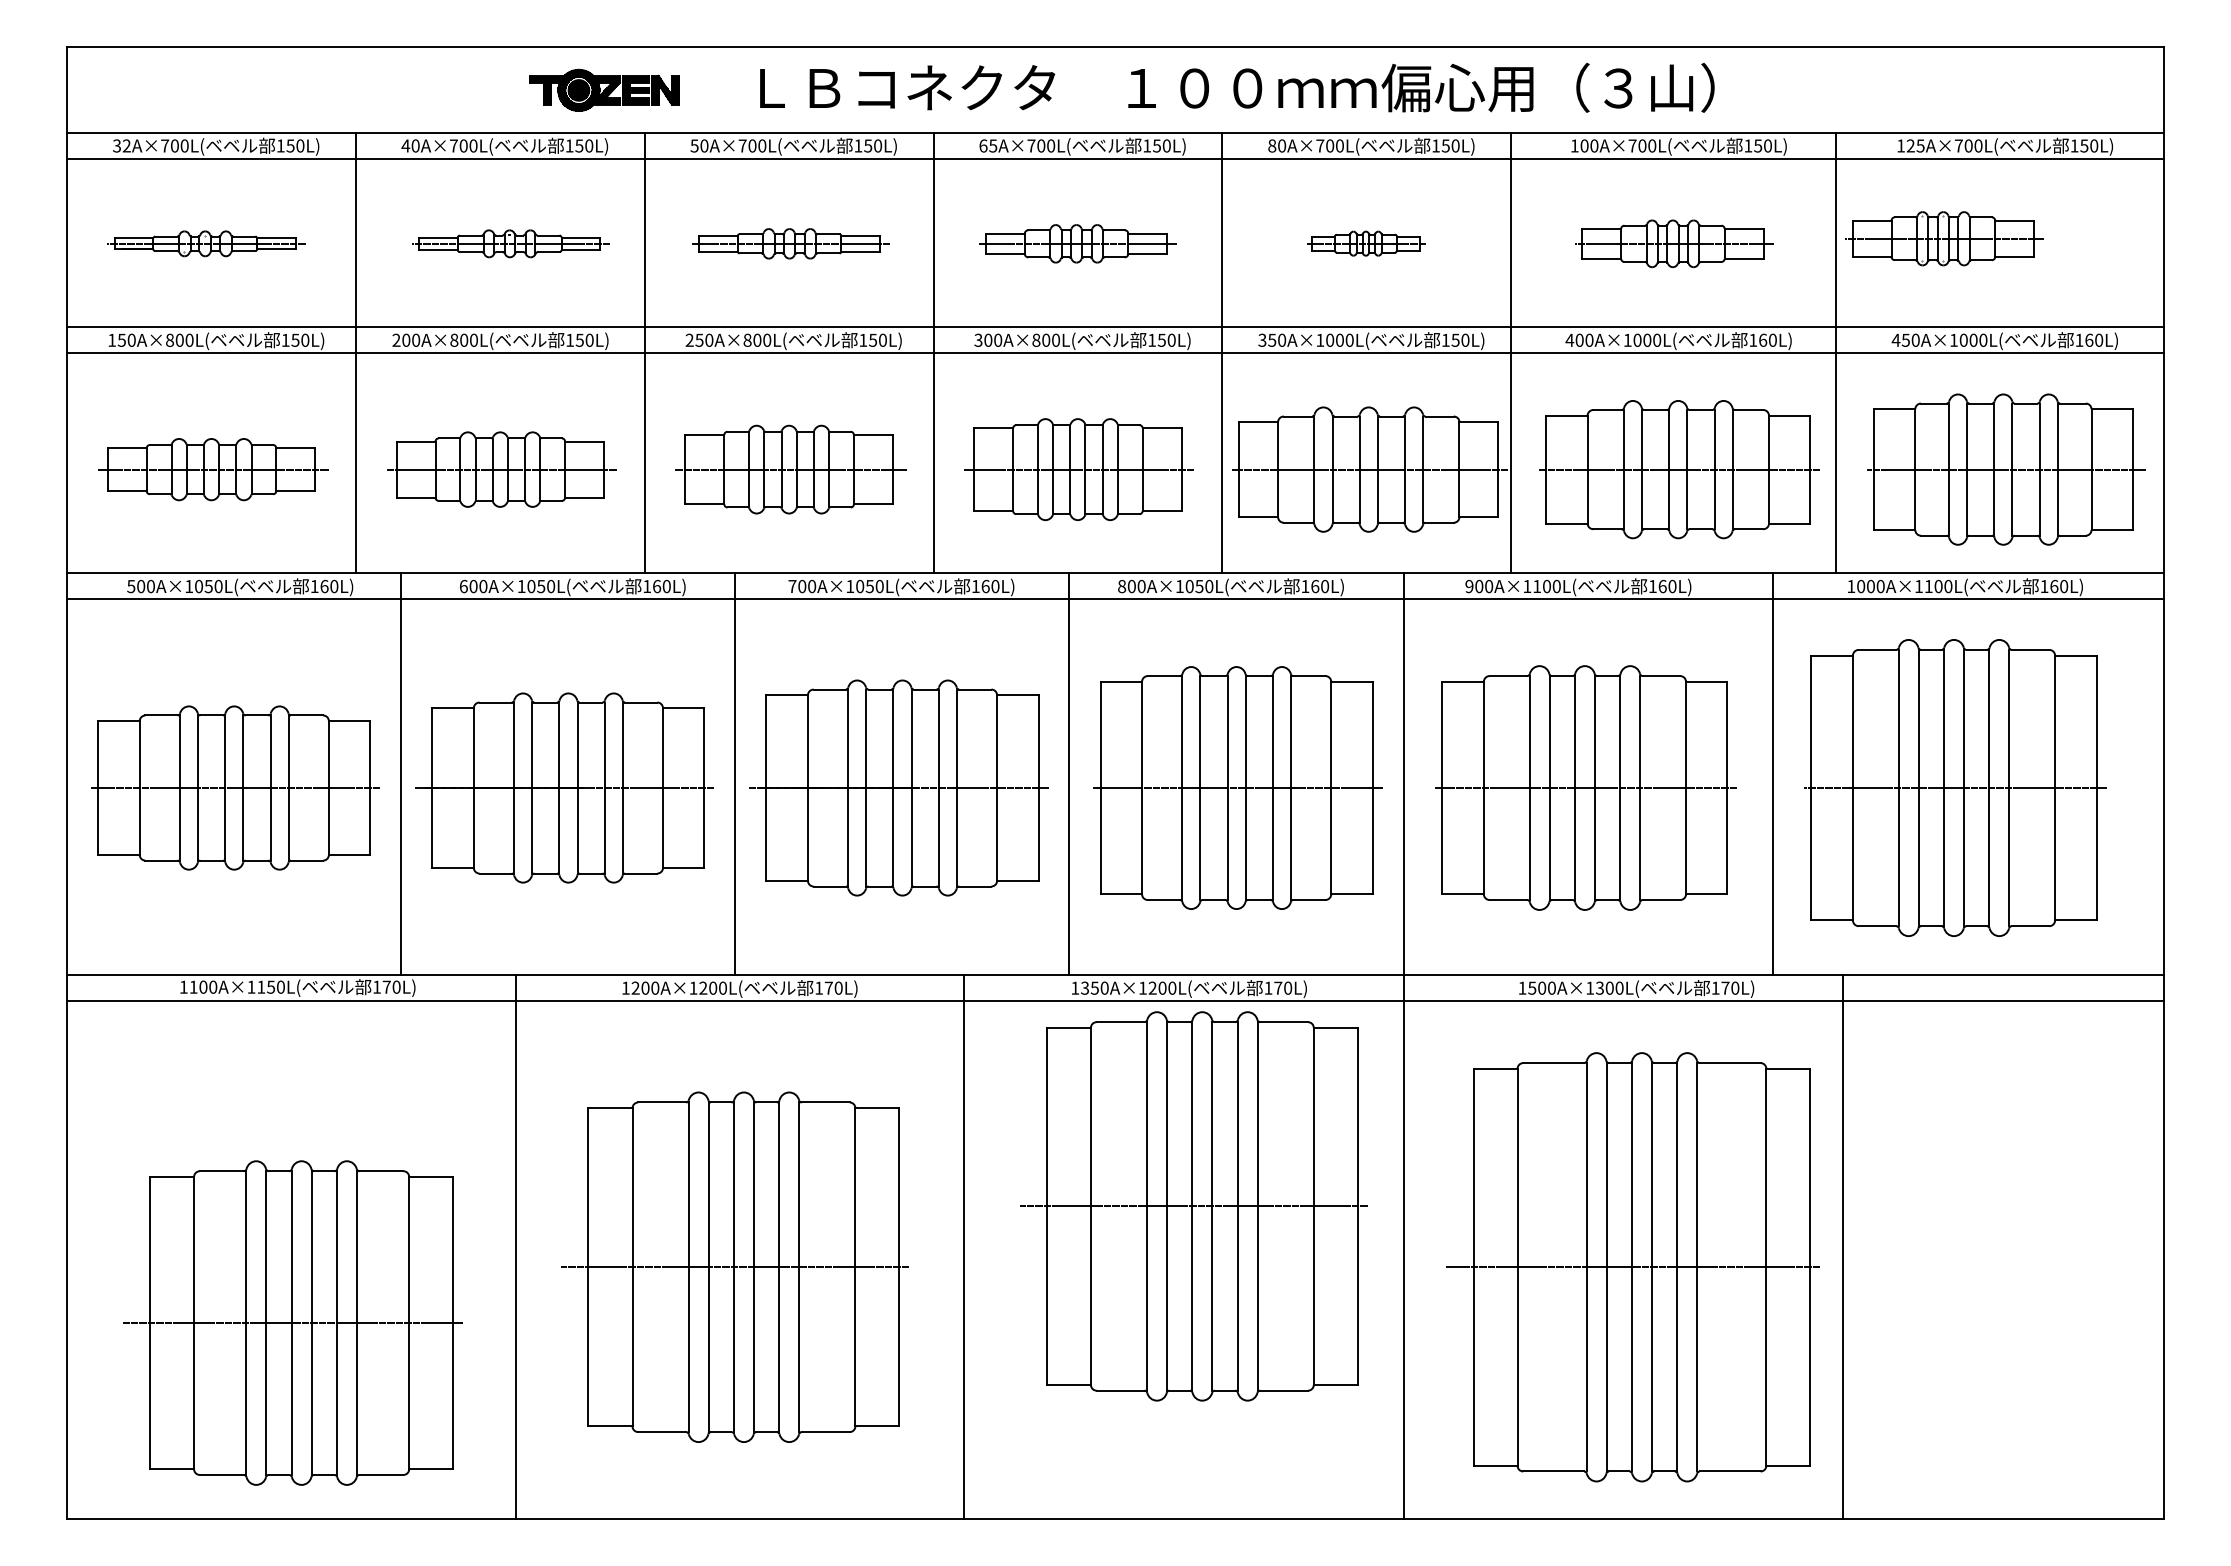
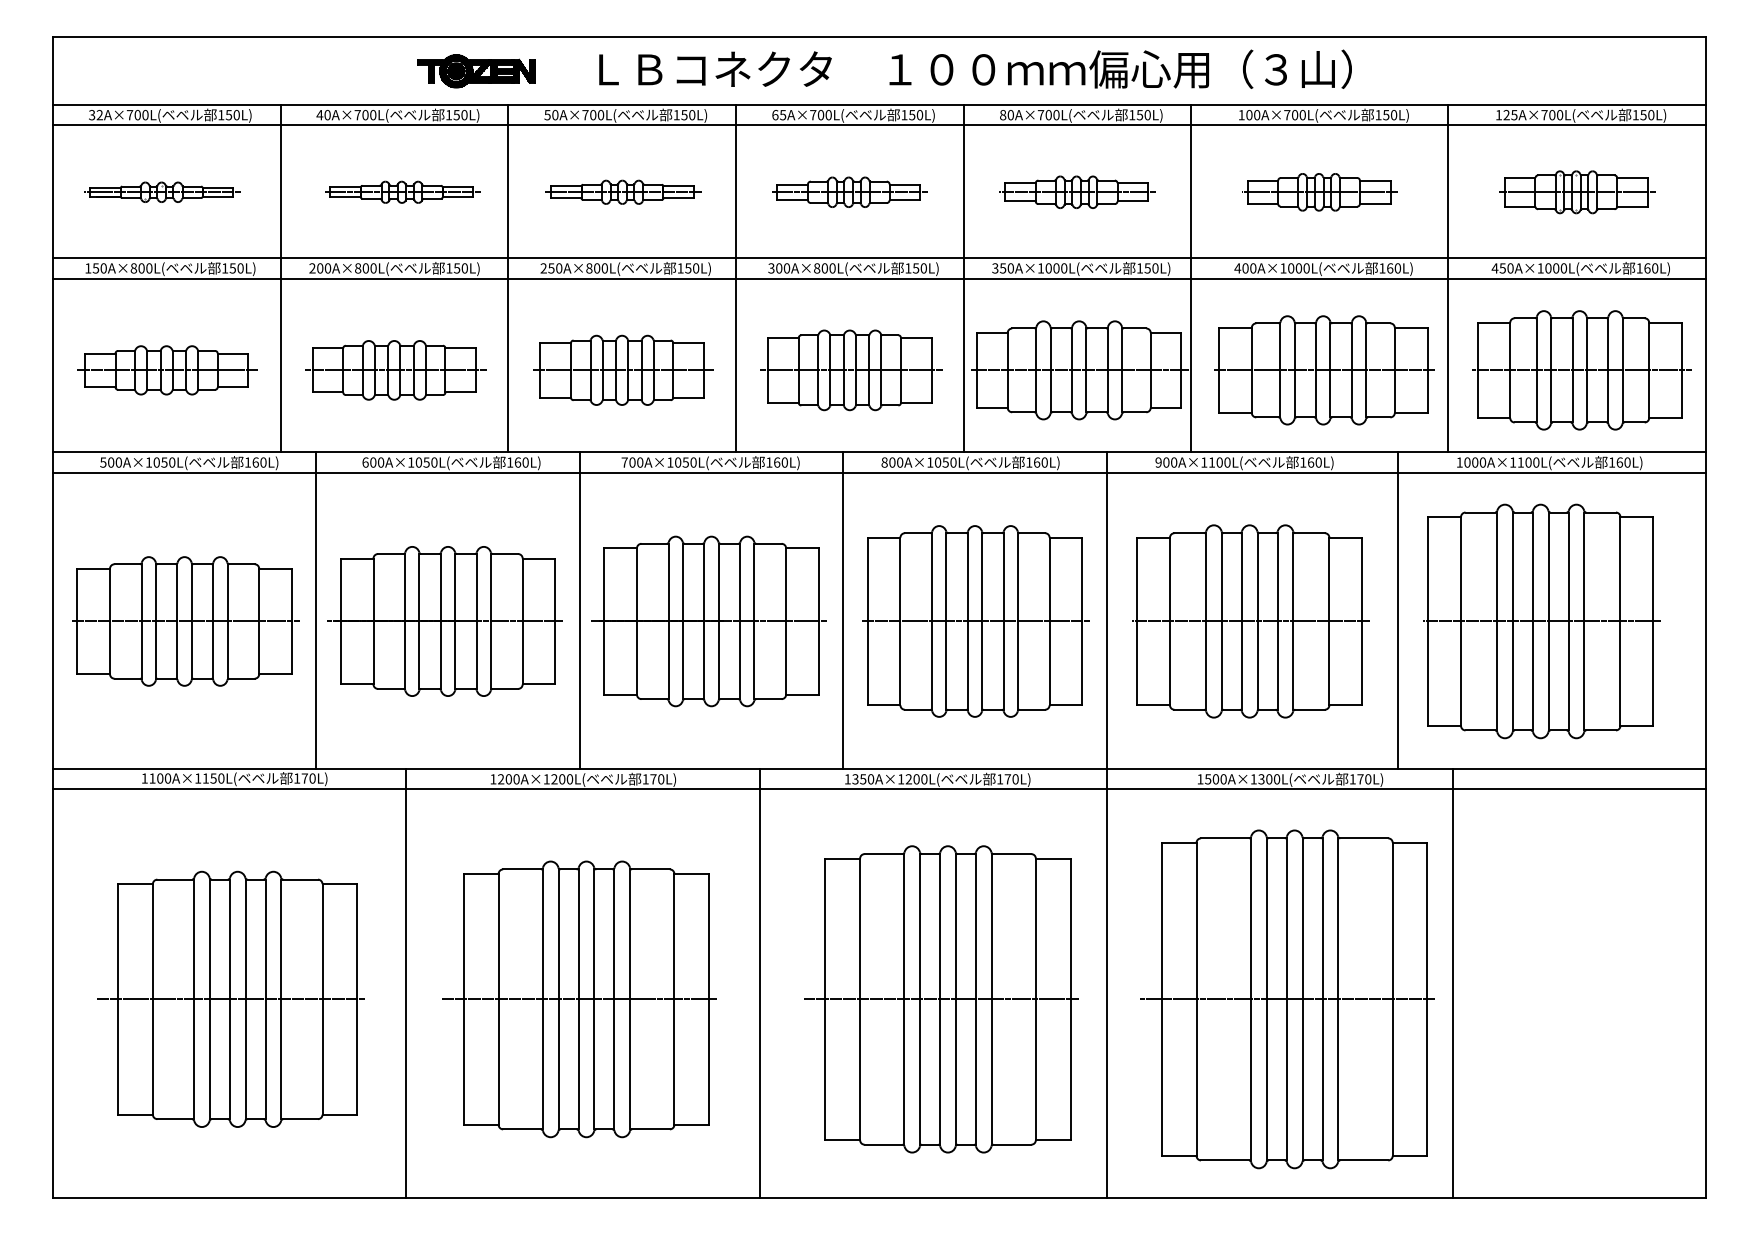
part: (1944, 238) -> (1577, 192), moved
part: (1366, 242) -> (1077, 191), size x1.67
part: (1194, 1206) -> (941, 999), moved
part: (292, 1321) -> (230, 998), moved

